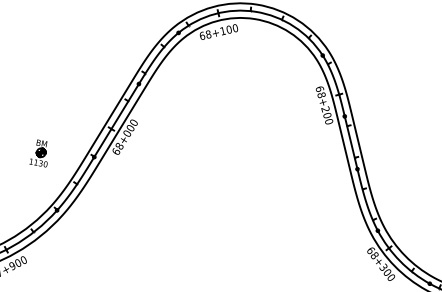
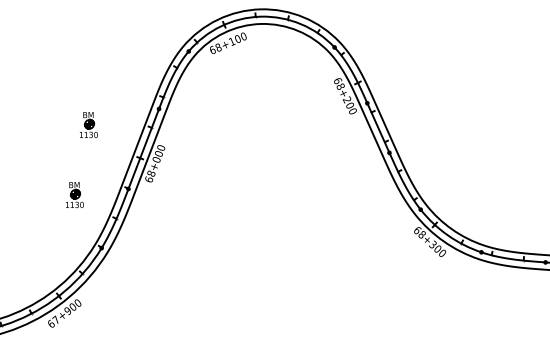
part: (66, 87) -> (88, 125), added

